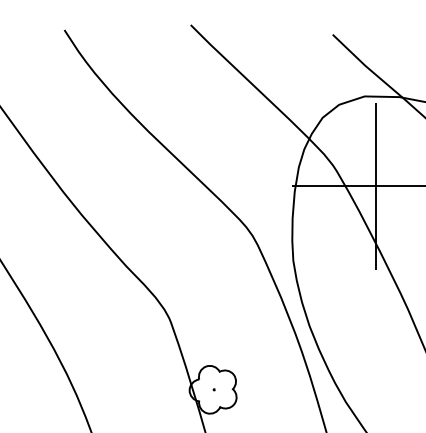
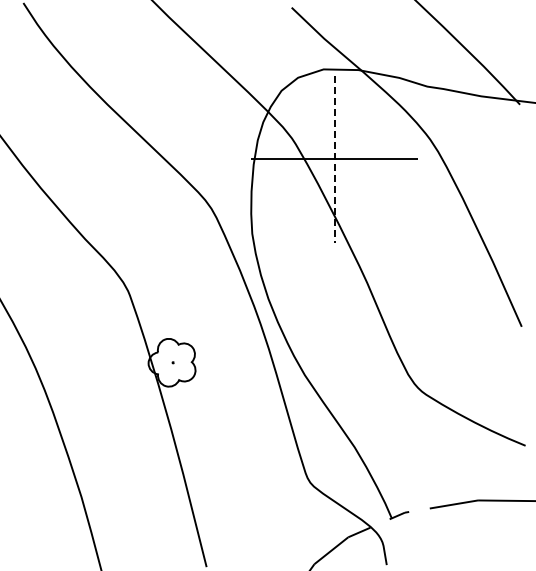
line: (375, 186) -> (334, 159), solid -> dashed

